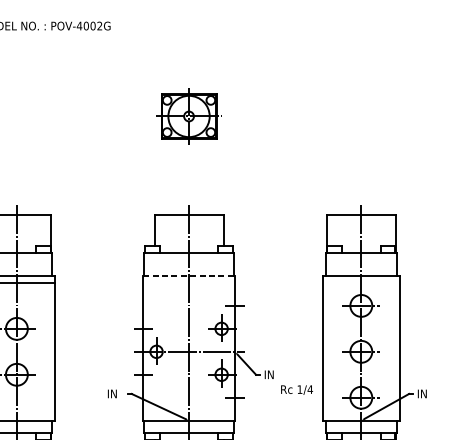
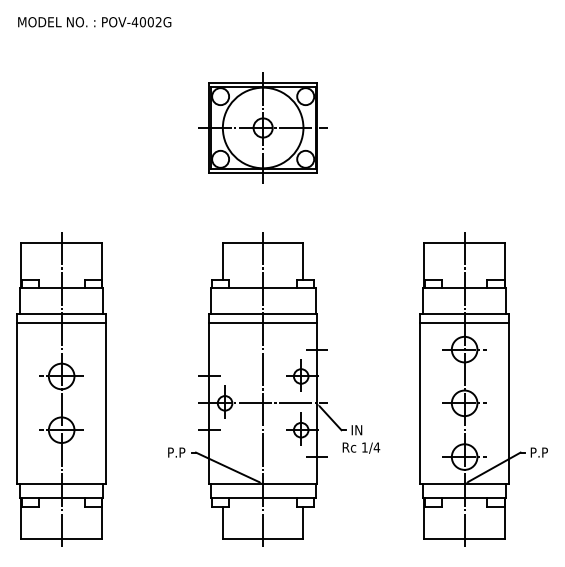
part: (188, 116) -> (262, 127), size x1.67
line: (189, 275) -> (263, 314), dashed -> solid
line: (188, 282) -> (262, 322), added
line: (361, 282) -> (464, 322), added
text: (297, 389) -> (361, 447), moved
text: (115, 393) -> (177, 452), IN -> P.P
text: (425, 393) -> (539, 452), IN -> P.P

